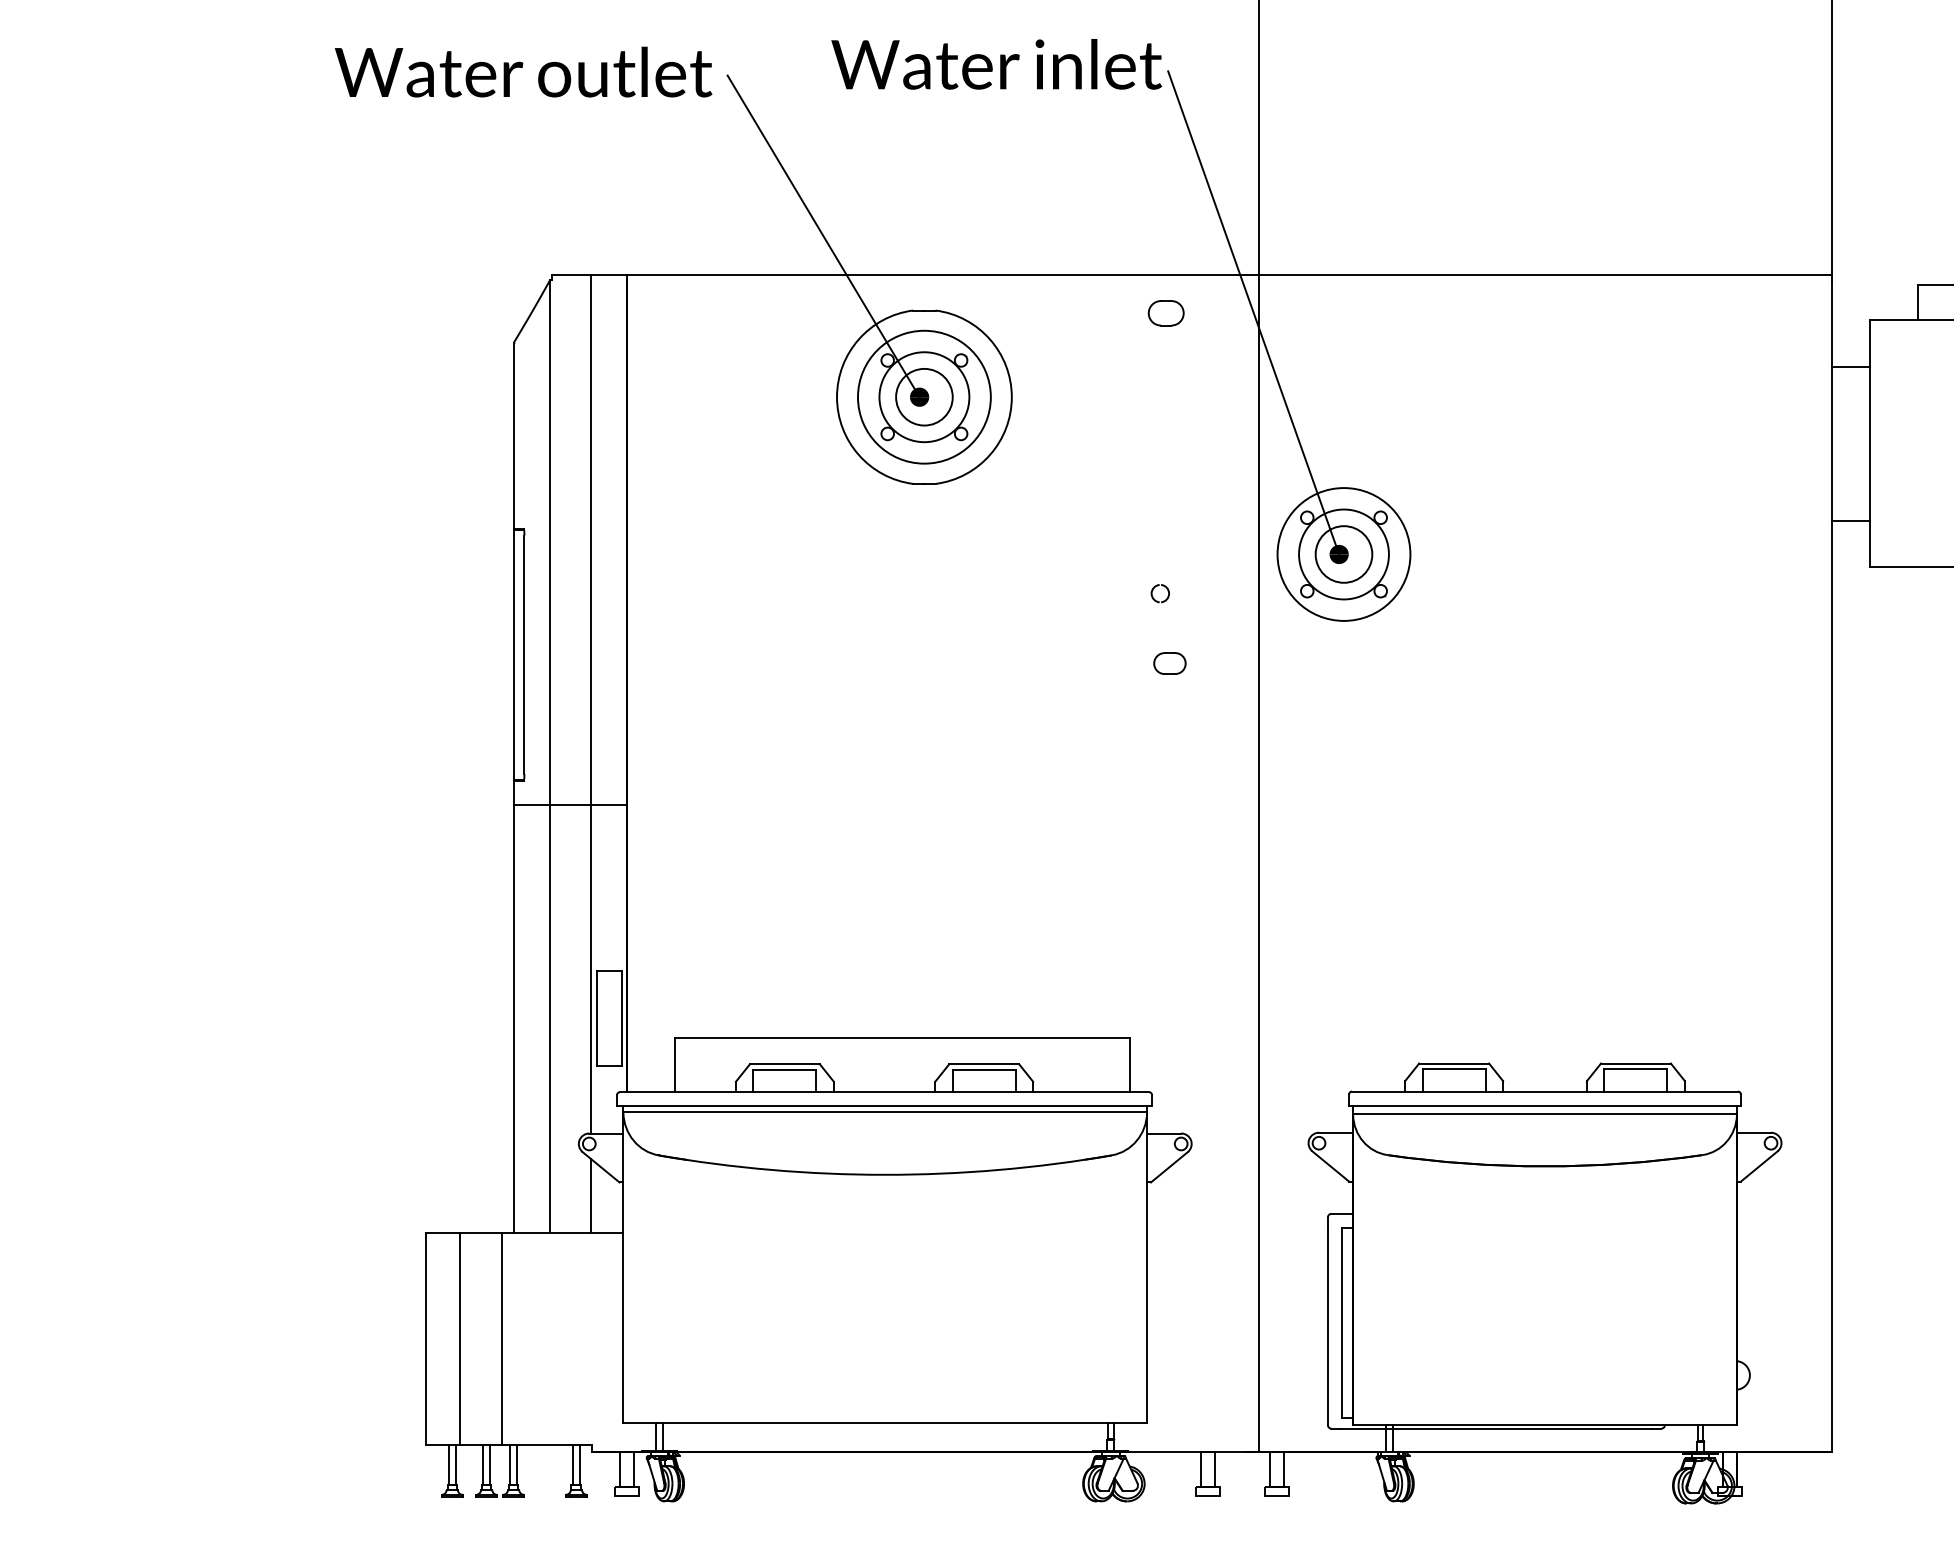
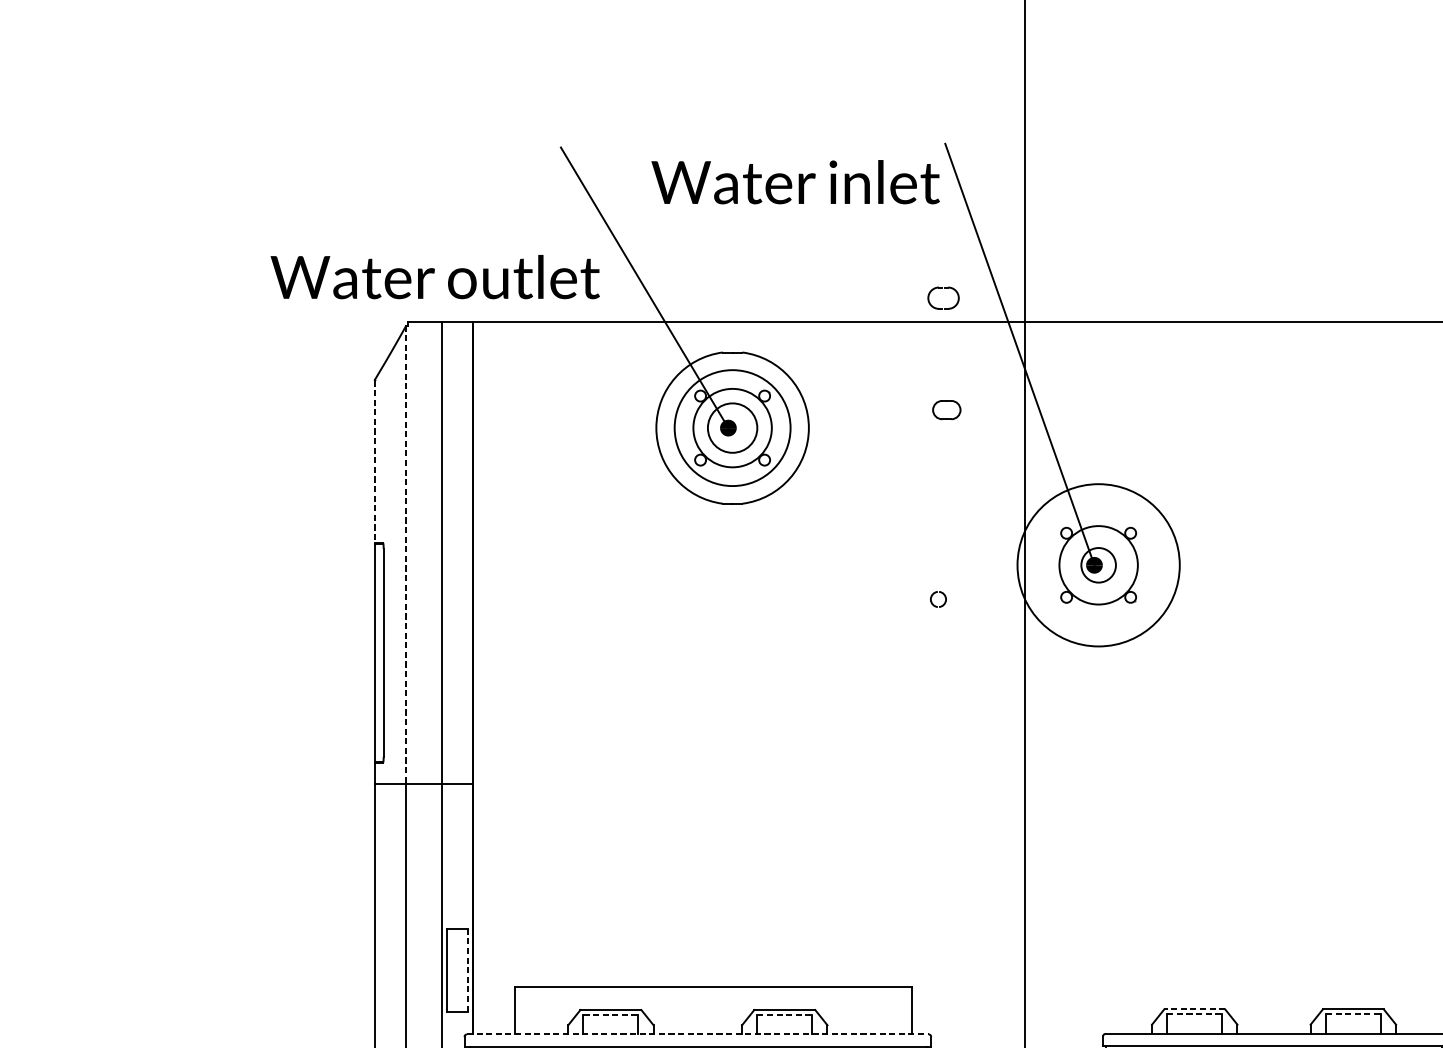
text: (996, 64) -> (795, 182), moved
text: (523, 71) -> (435, 276), moved
part: (1165, 313) -> (942, 298), moved
line: (513, 435) -> (374, 461), solid -> dashed
line: (550, 542) -> (406, 554), solid -> dashed
circle: (1343, 554) -> (1098, 565), size x0.7
circle: (1343, 554) -> (1098, 565), size x1.4
part: (1169, 663) -> (946, 410), moved
line: (621, 1018) -> (468, 970), solid -> dashed
line: (1454, 1063) -> (1195, 1009), solid -> dashed
line: (785, 1069) -> (611, 1014), solid -> dashed
line: (984, 1069) -> (785, 1014), solid -> dashed
line: (1454, 1069) -> (1195, 1014), solid -> dashed
line: (1636, 1069) -> (1353, 1014), solid -> dashed
line: (884, 1092) -> (697, 1034), solid -> dashed

